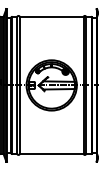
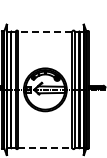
line: (50, 17) -> (44, 31), solid -> dashed
line: (51, 154) -> (45, 148), solid -> dashed

